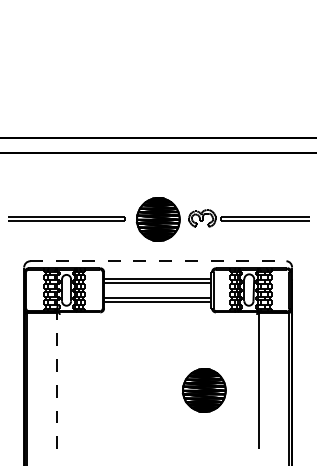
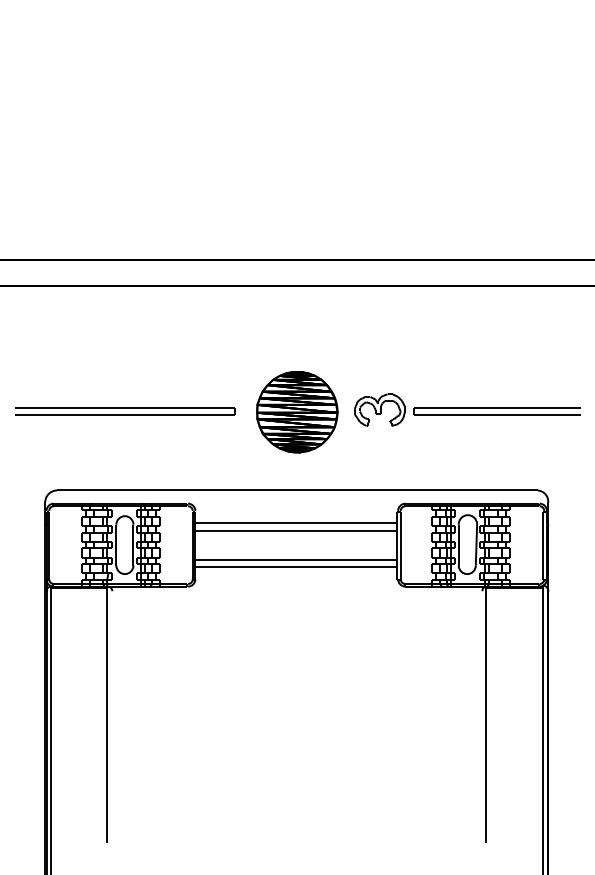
line: (158, 261) -> (297, 491), dashed -> solid
line: (57, 380) -> (107, 714), dashed -> solid
part: (203, 390) -> (381, 733), removed

